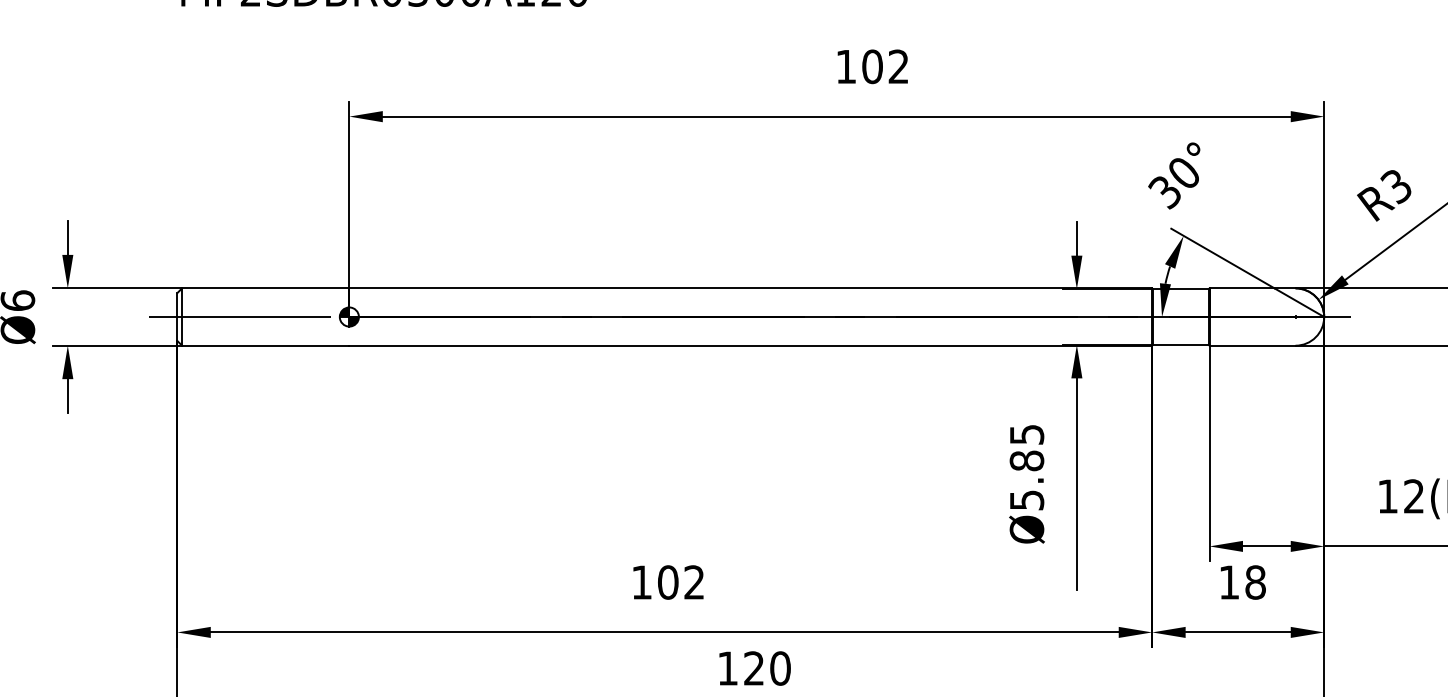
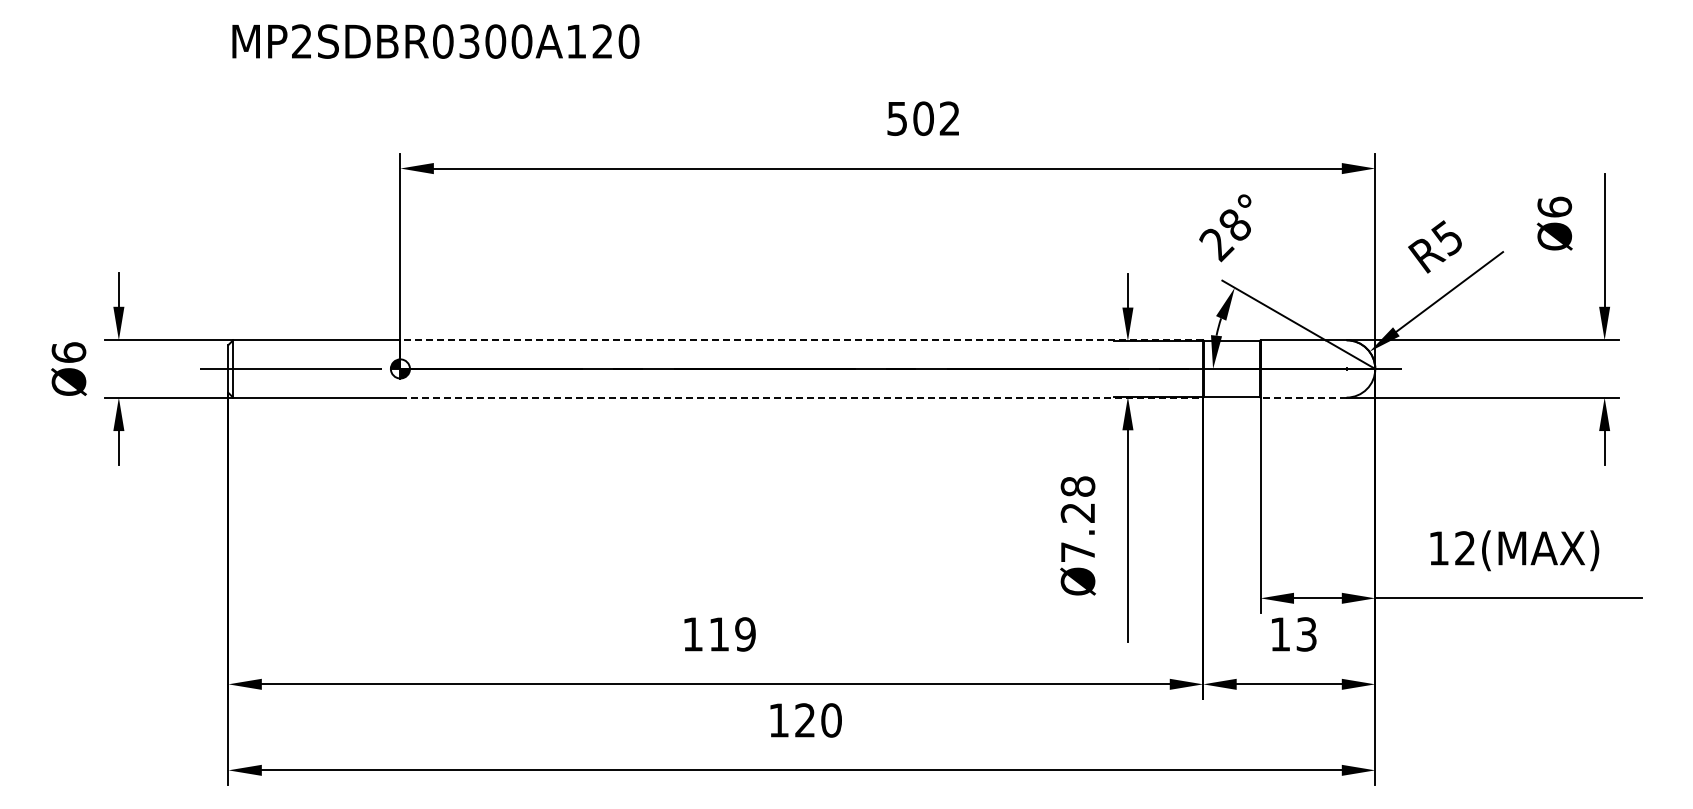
text: (845, 66) -> (896, 118), 102 -> 502
text: (1173, 183) -> (1224, 235), 30° -> 28°
text: (1395, 186) -> (1446, 238), R3 -> R5
line: (750, 288) -> (801, 340), solid -> dashed
line: (751, 345) -> (802, 397), solid -> dashed
line: (1252, 345) -> (1303, 397), solid -> dashed
text: (1026, 467) -> (1077, 519), Ø5.85 -> Ø7.28
text: (681, 582) -> (732, 634), 102 -> 119
text: (1255, 582) -> (1306, 634), 18 -> 13

